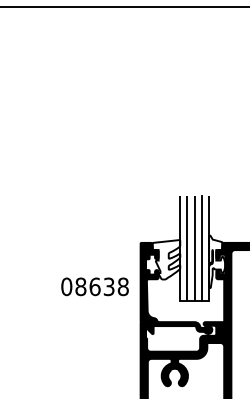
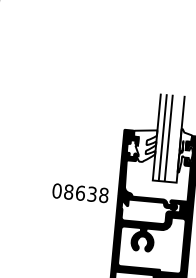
line: (201, 247) -> (174, 138), removed
text: (94, 286) -> (80, 192), moved

